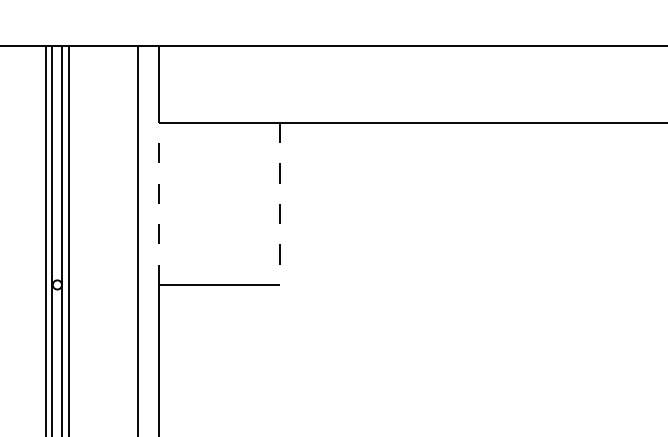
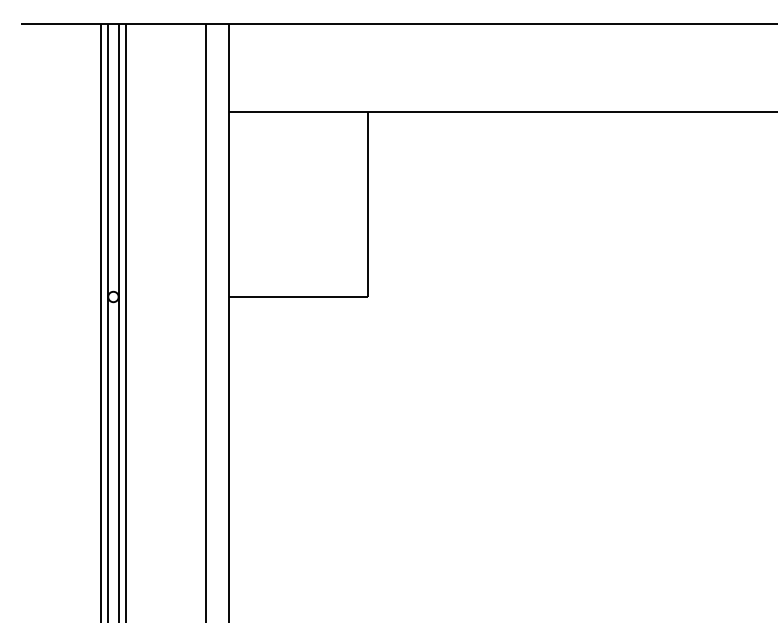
line: (158, 203) -> (228, 204), dashed -> solid
line: (280, 204) -> (367, 205), dashed -> solid

